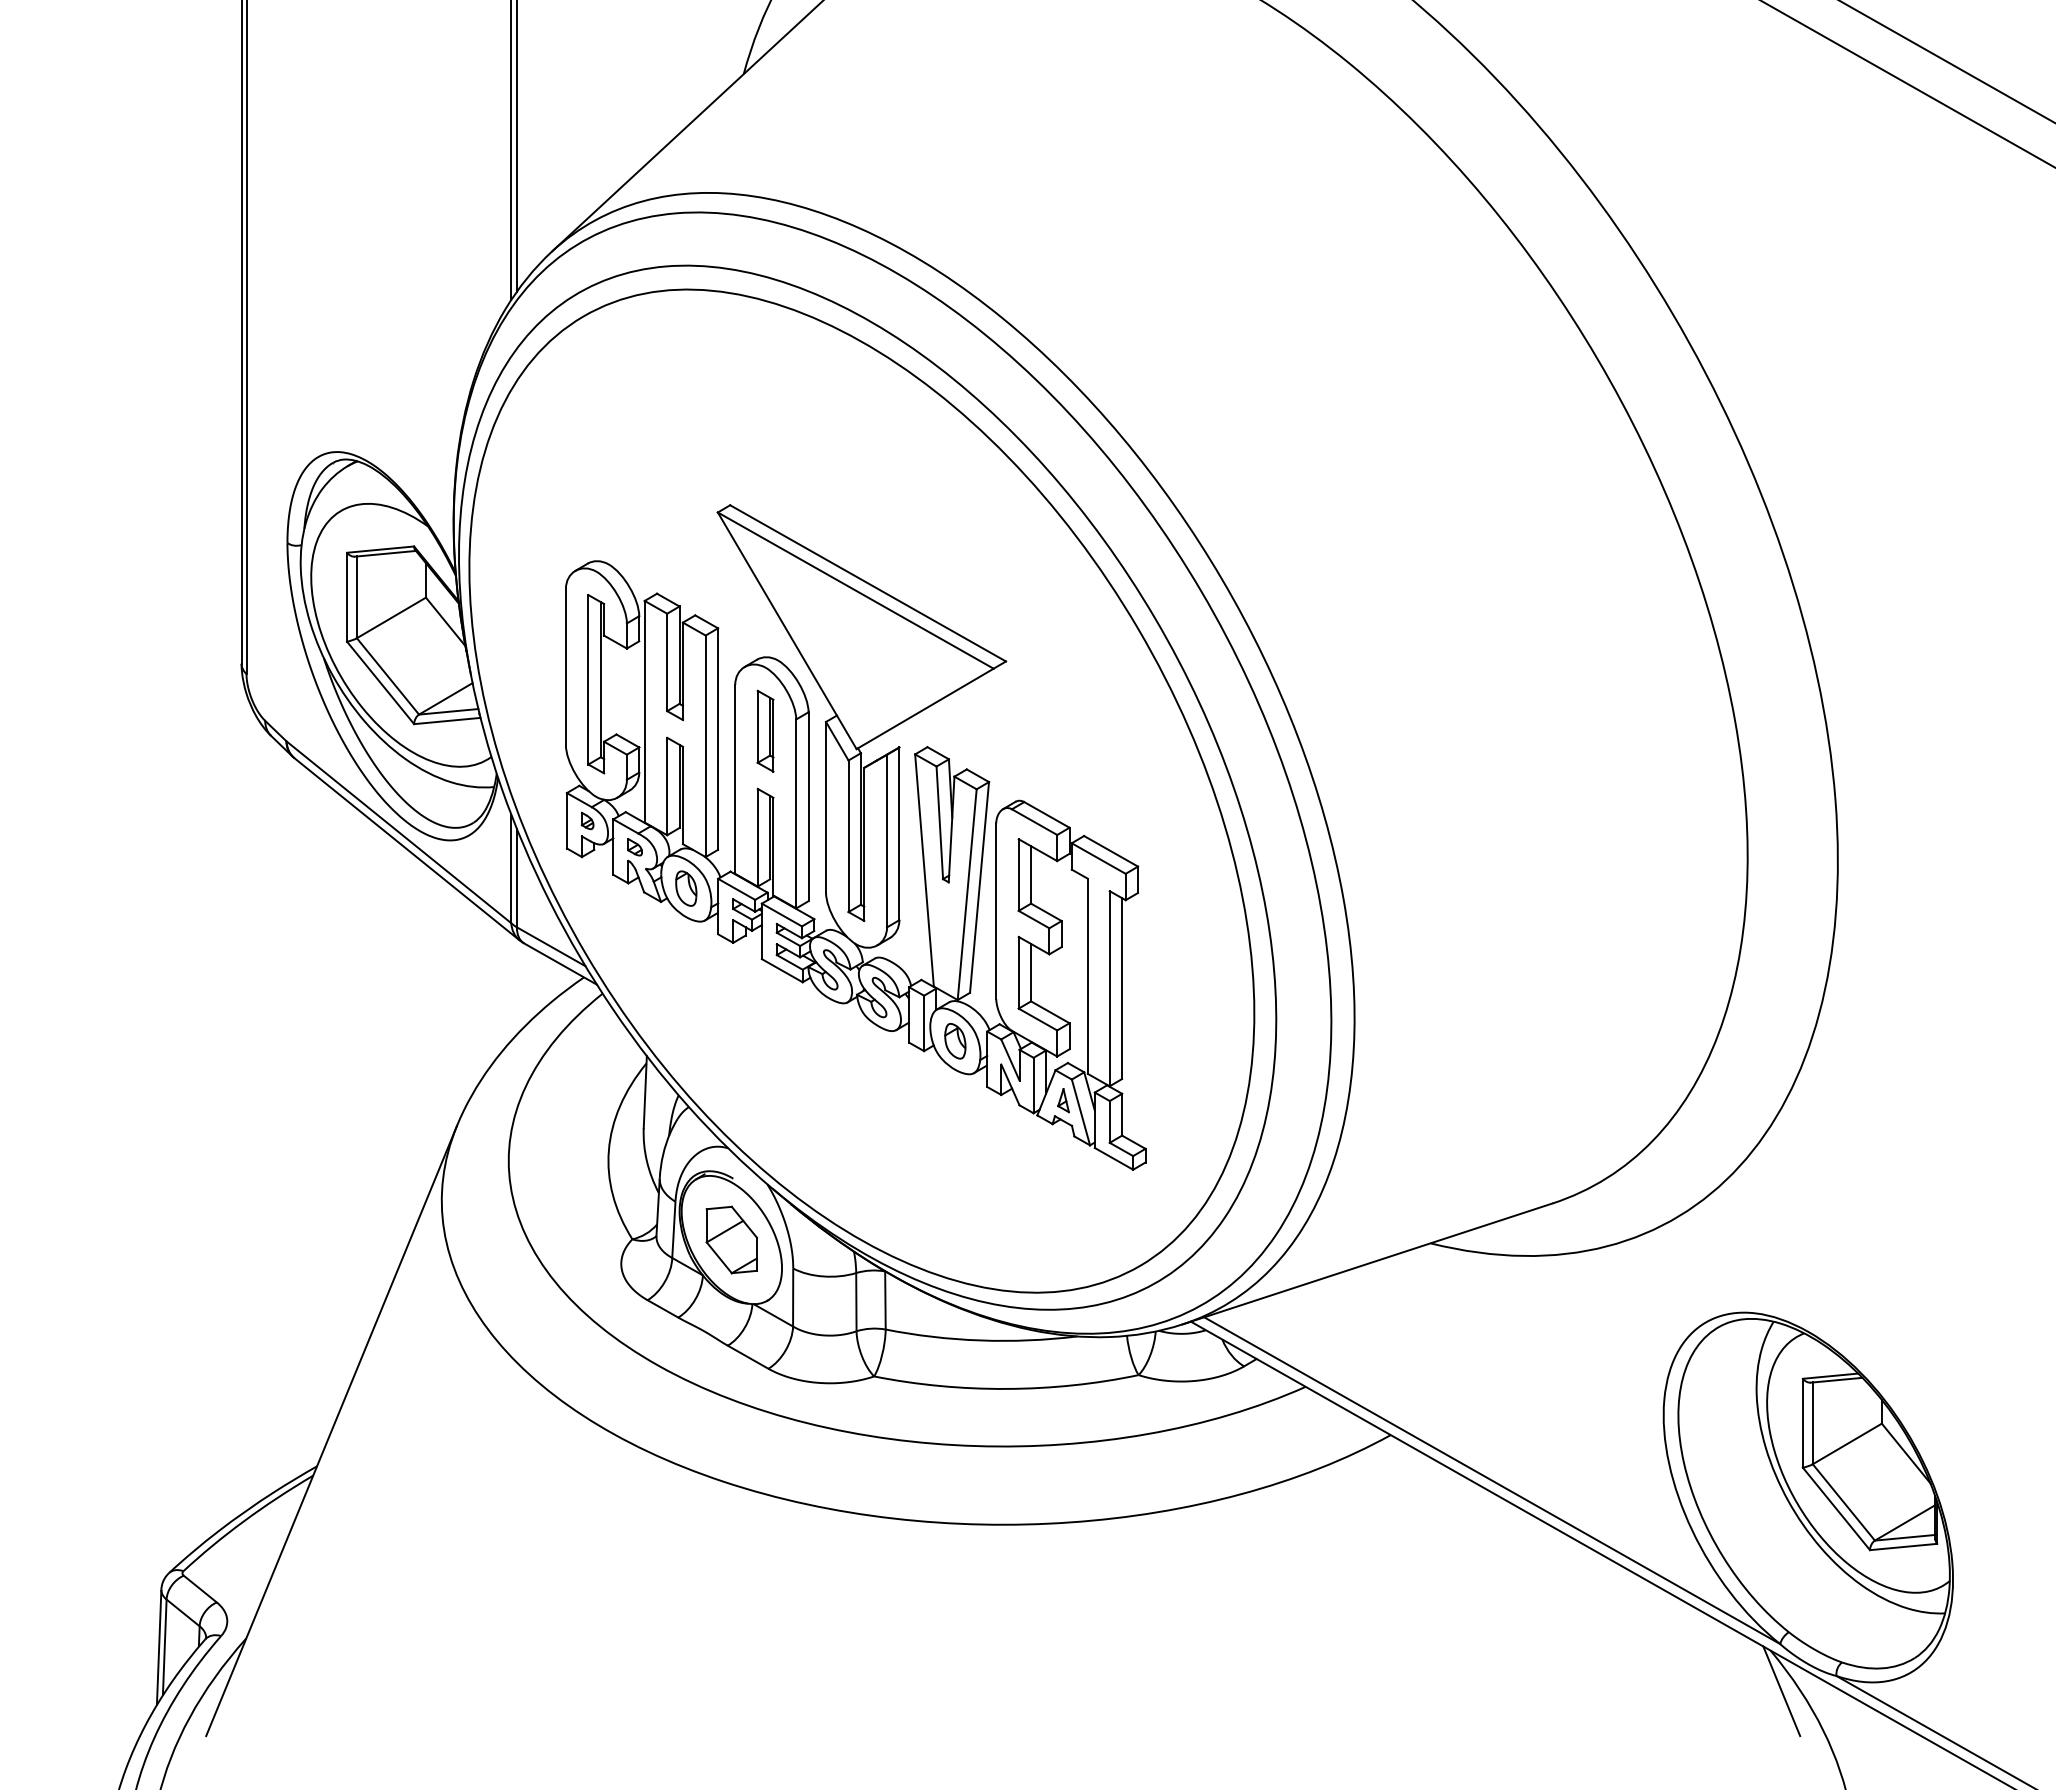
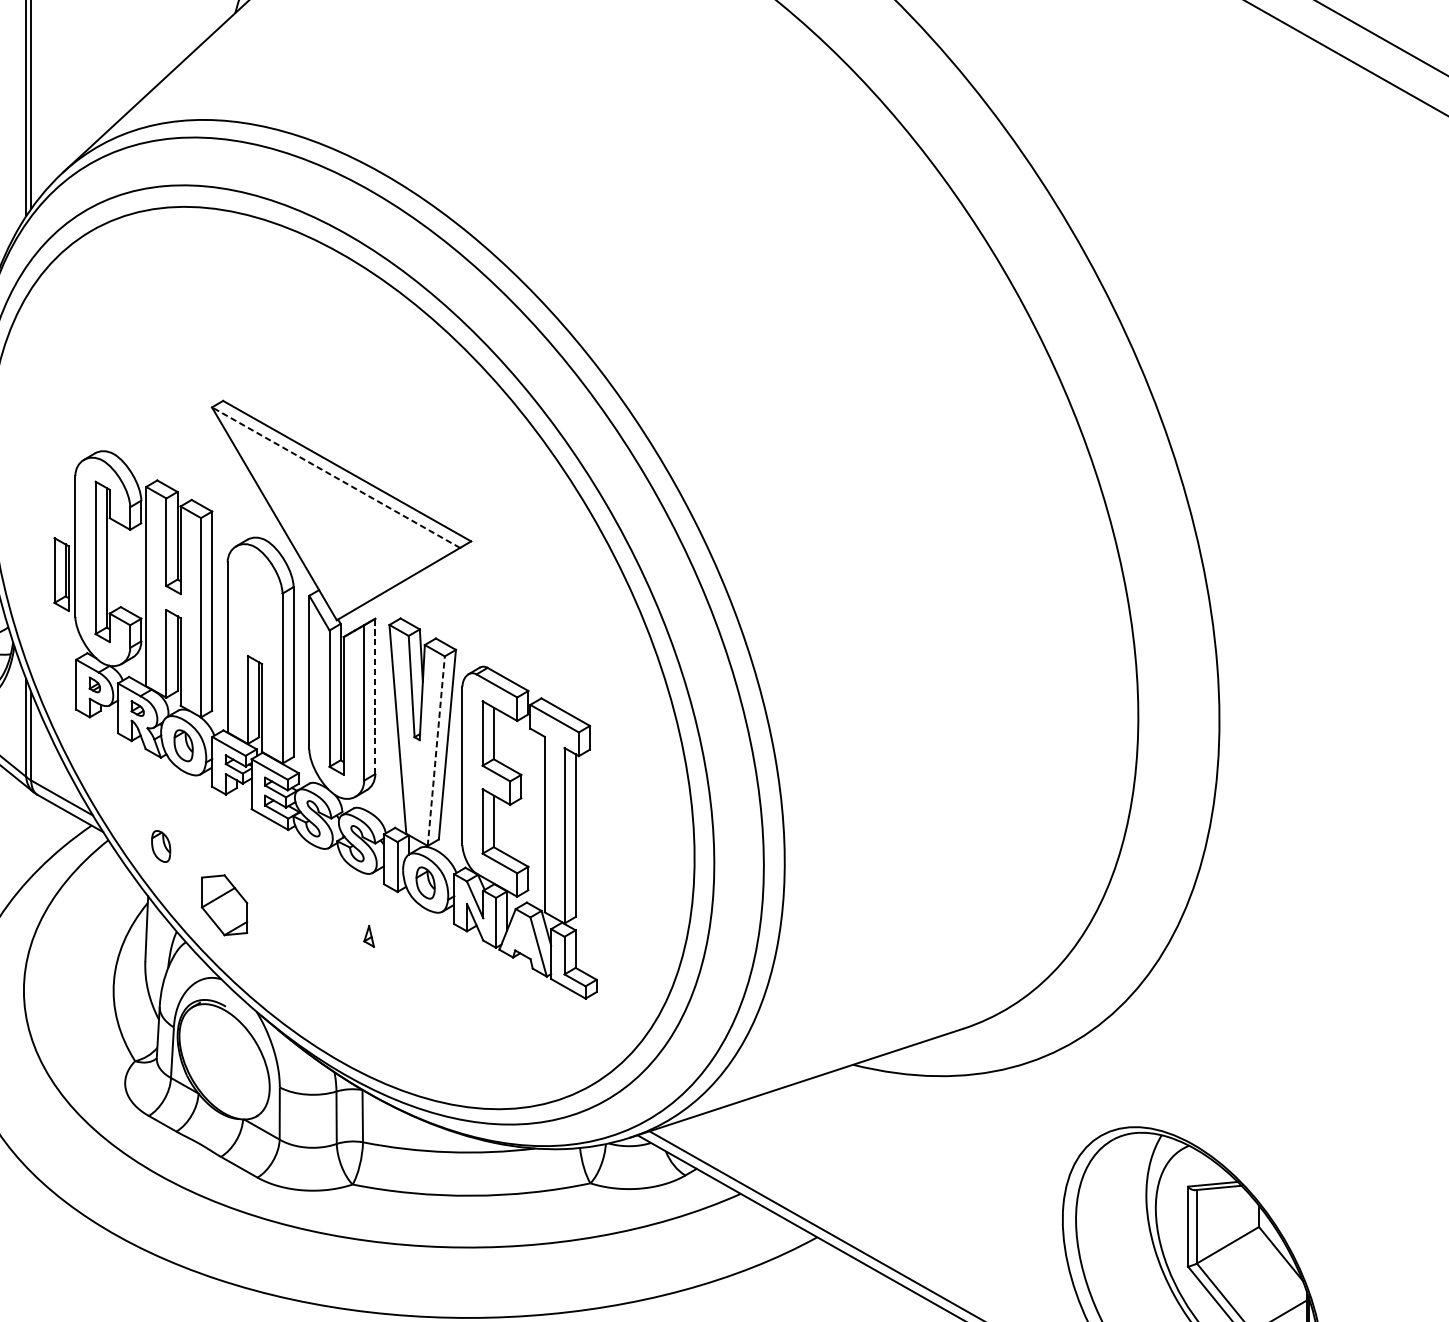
line: (855, 590) -> (335, 477), solid -> dashed
part: (765, 730) -> (61, 573), moved
line: (899, 833) -> (375, 696), solid -> dashed
line: (967, 894) -> (436, 751), solid -> dashed
part: (661, 1000) -> (161, 846), added
part: (1063, 1100) -> (369, 936), moved
part: (731, 1239) -> (224, 904), moved

